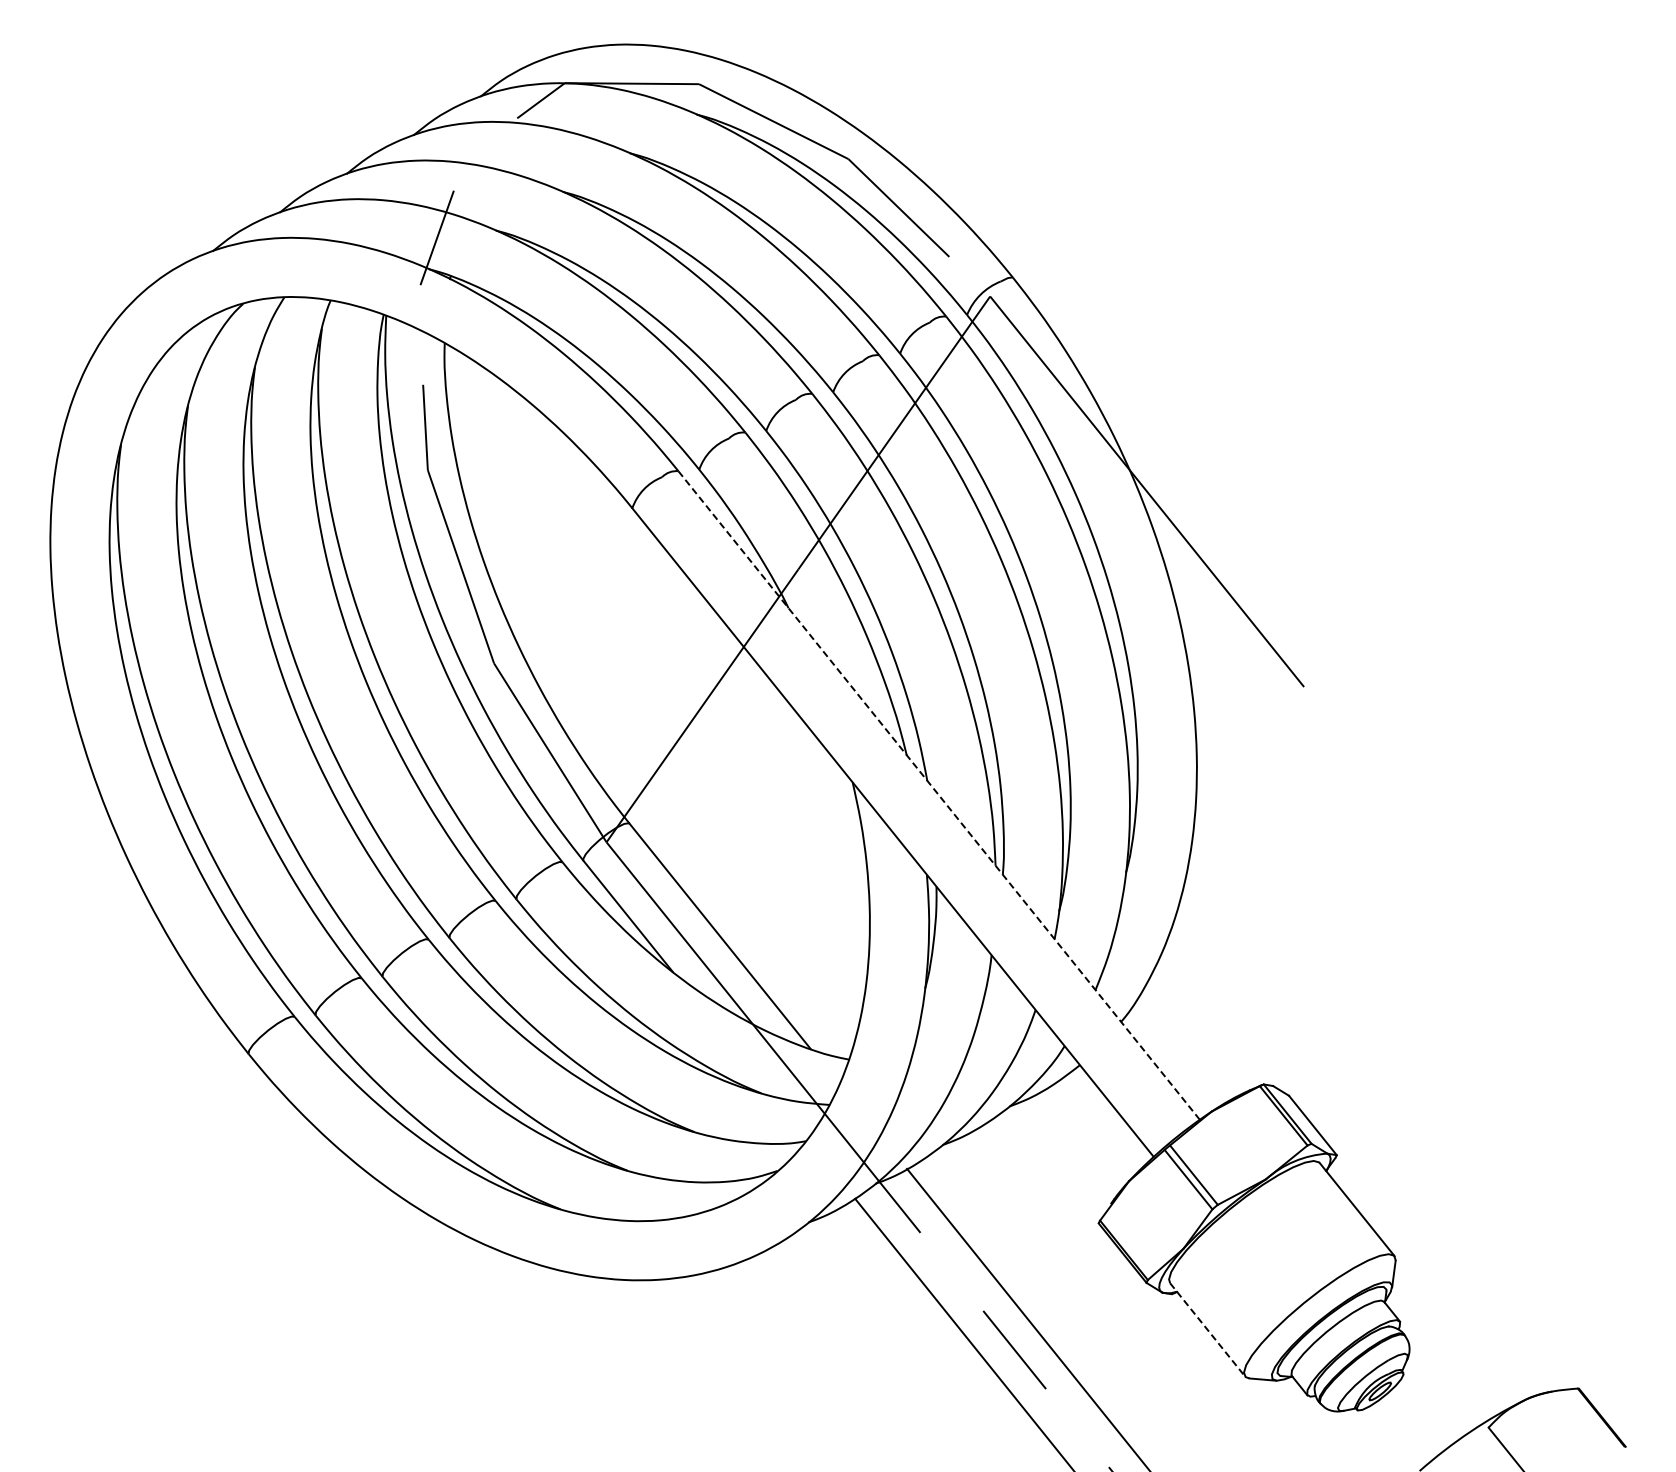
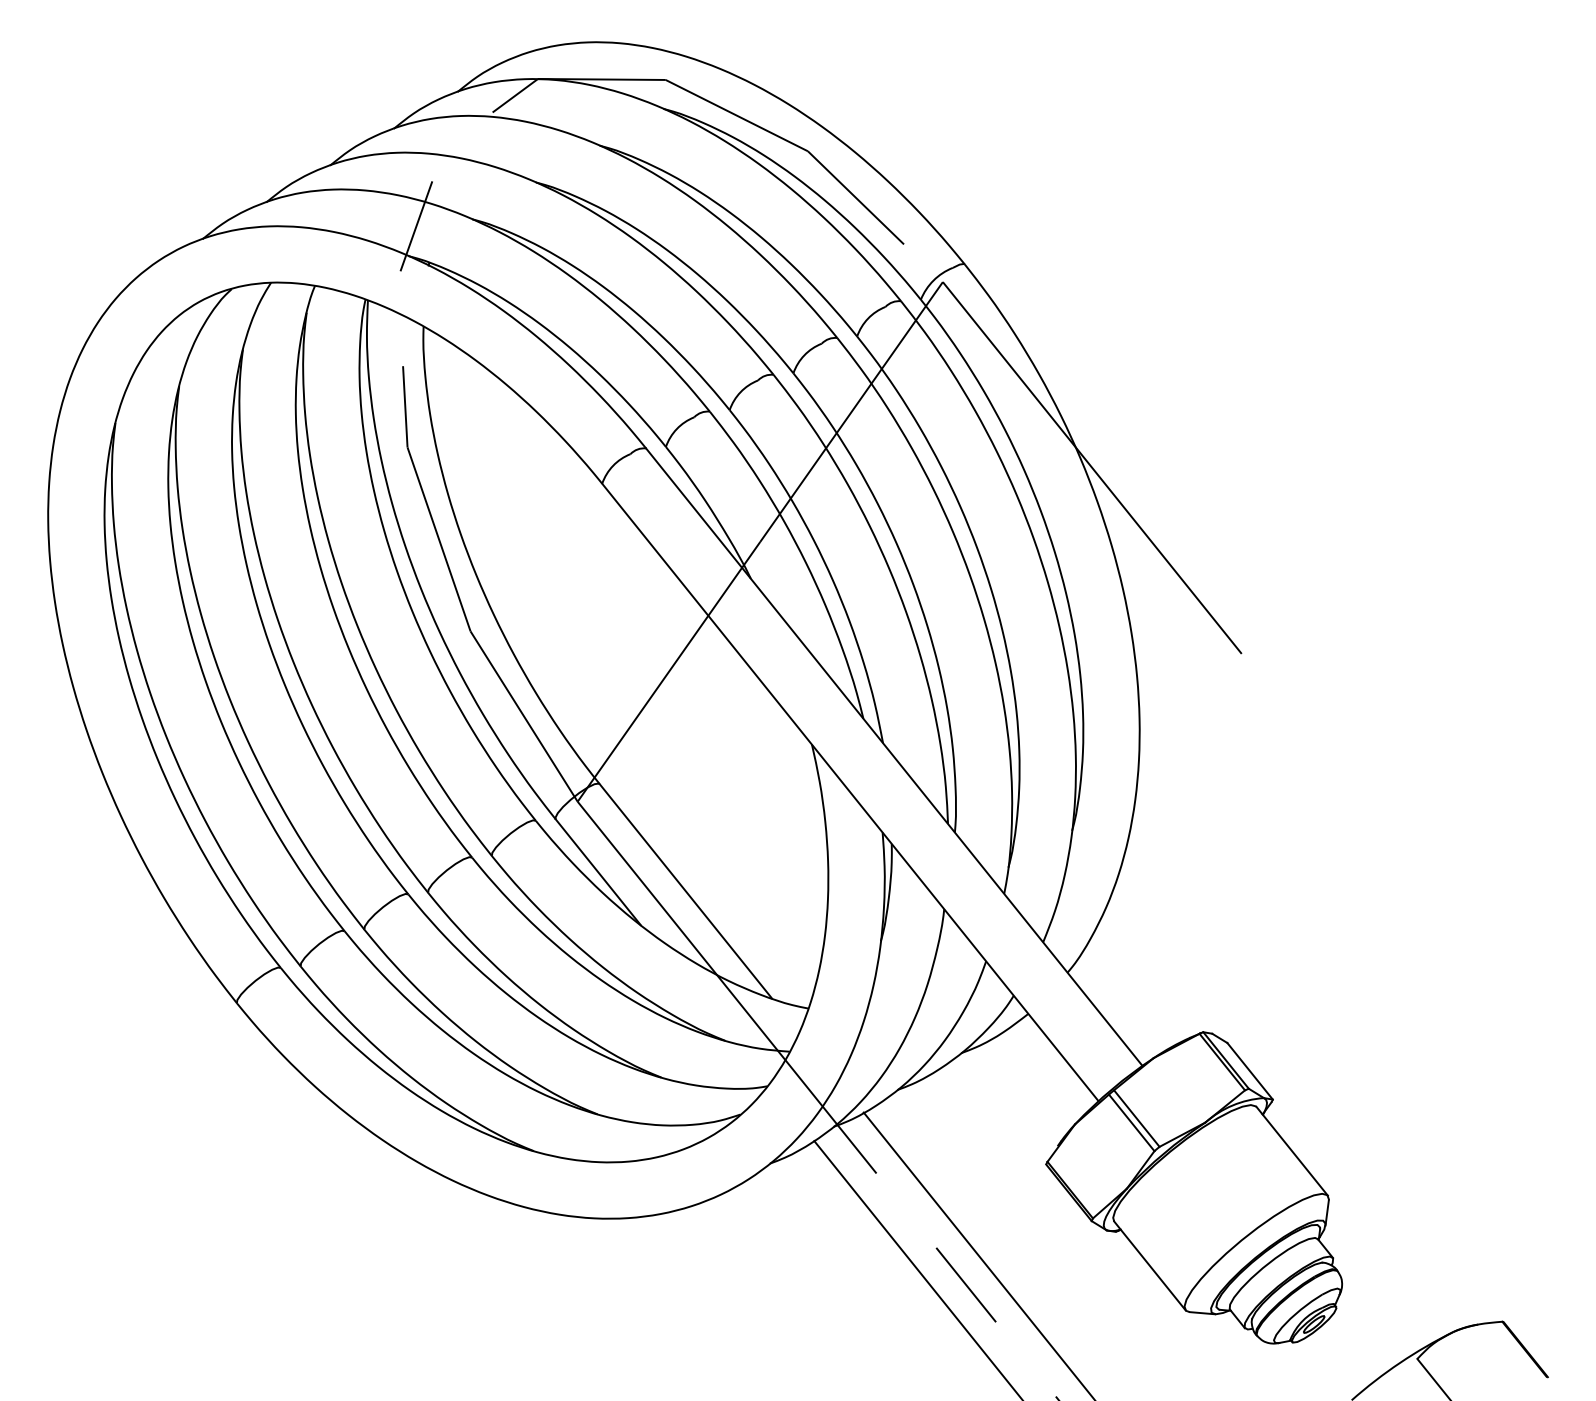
line: (938, 795) -> (893, 757), dashed -> solid
line: (1207, 1329) -> (1149, 1265), dashed -> solid

